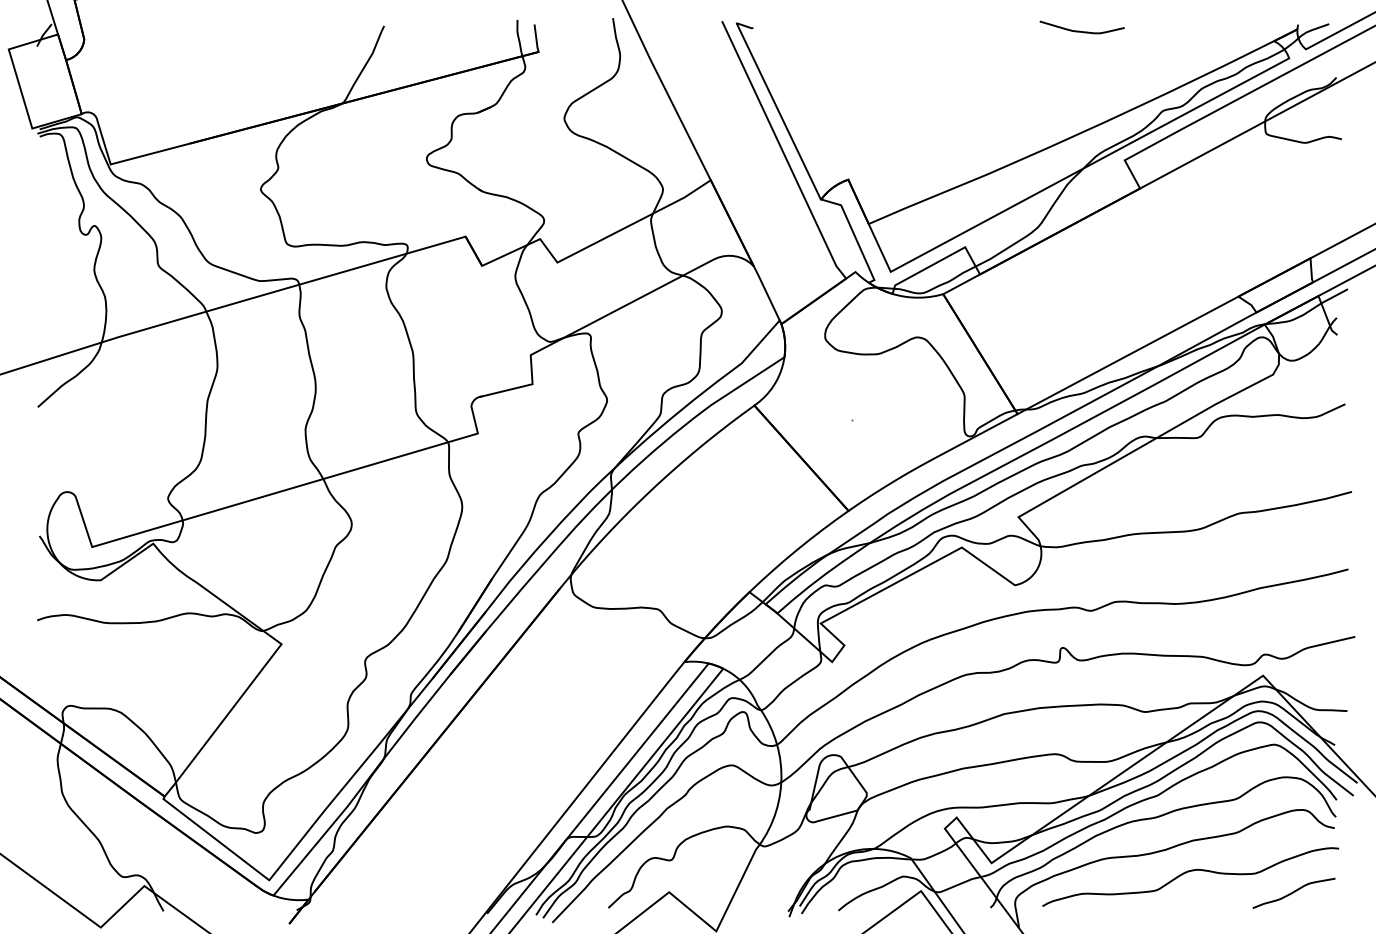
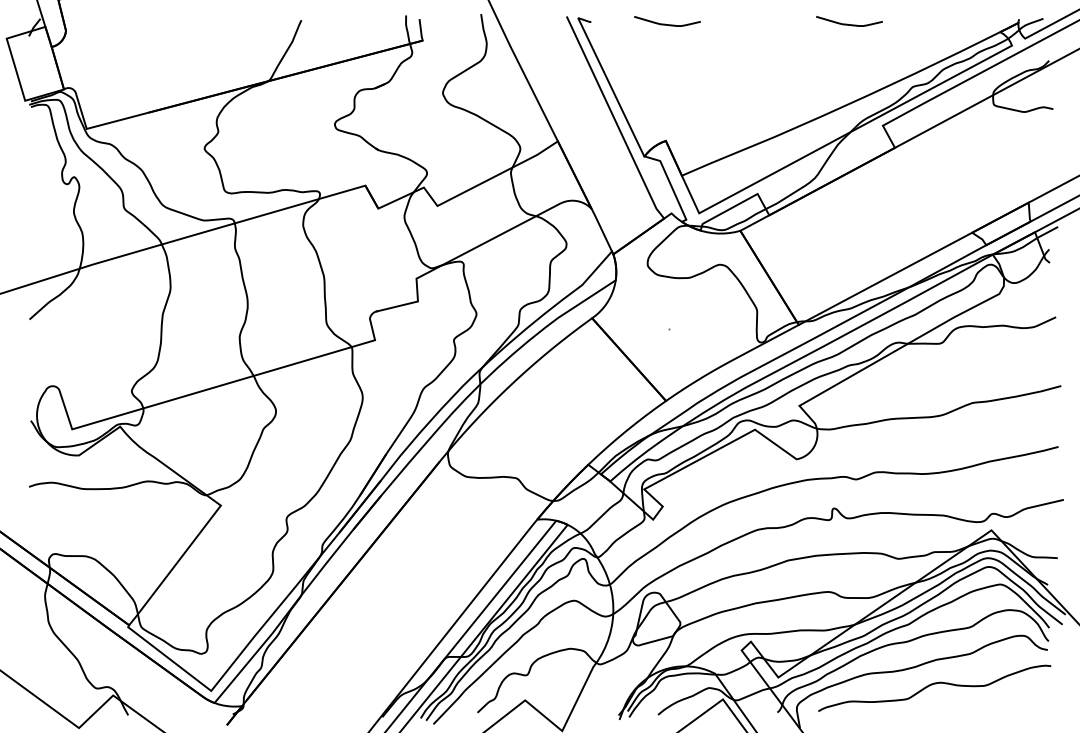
curve: (847, 30) -> (665, 23), added
curve: (1293, 892) -> (1015, 700), removed

